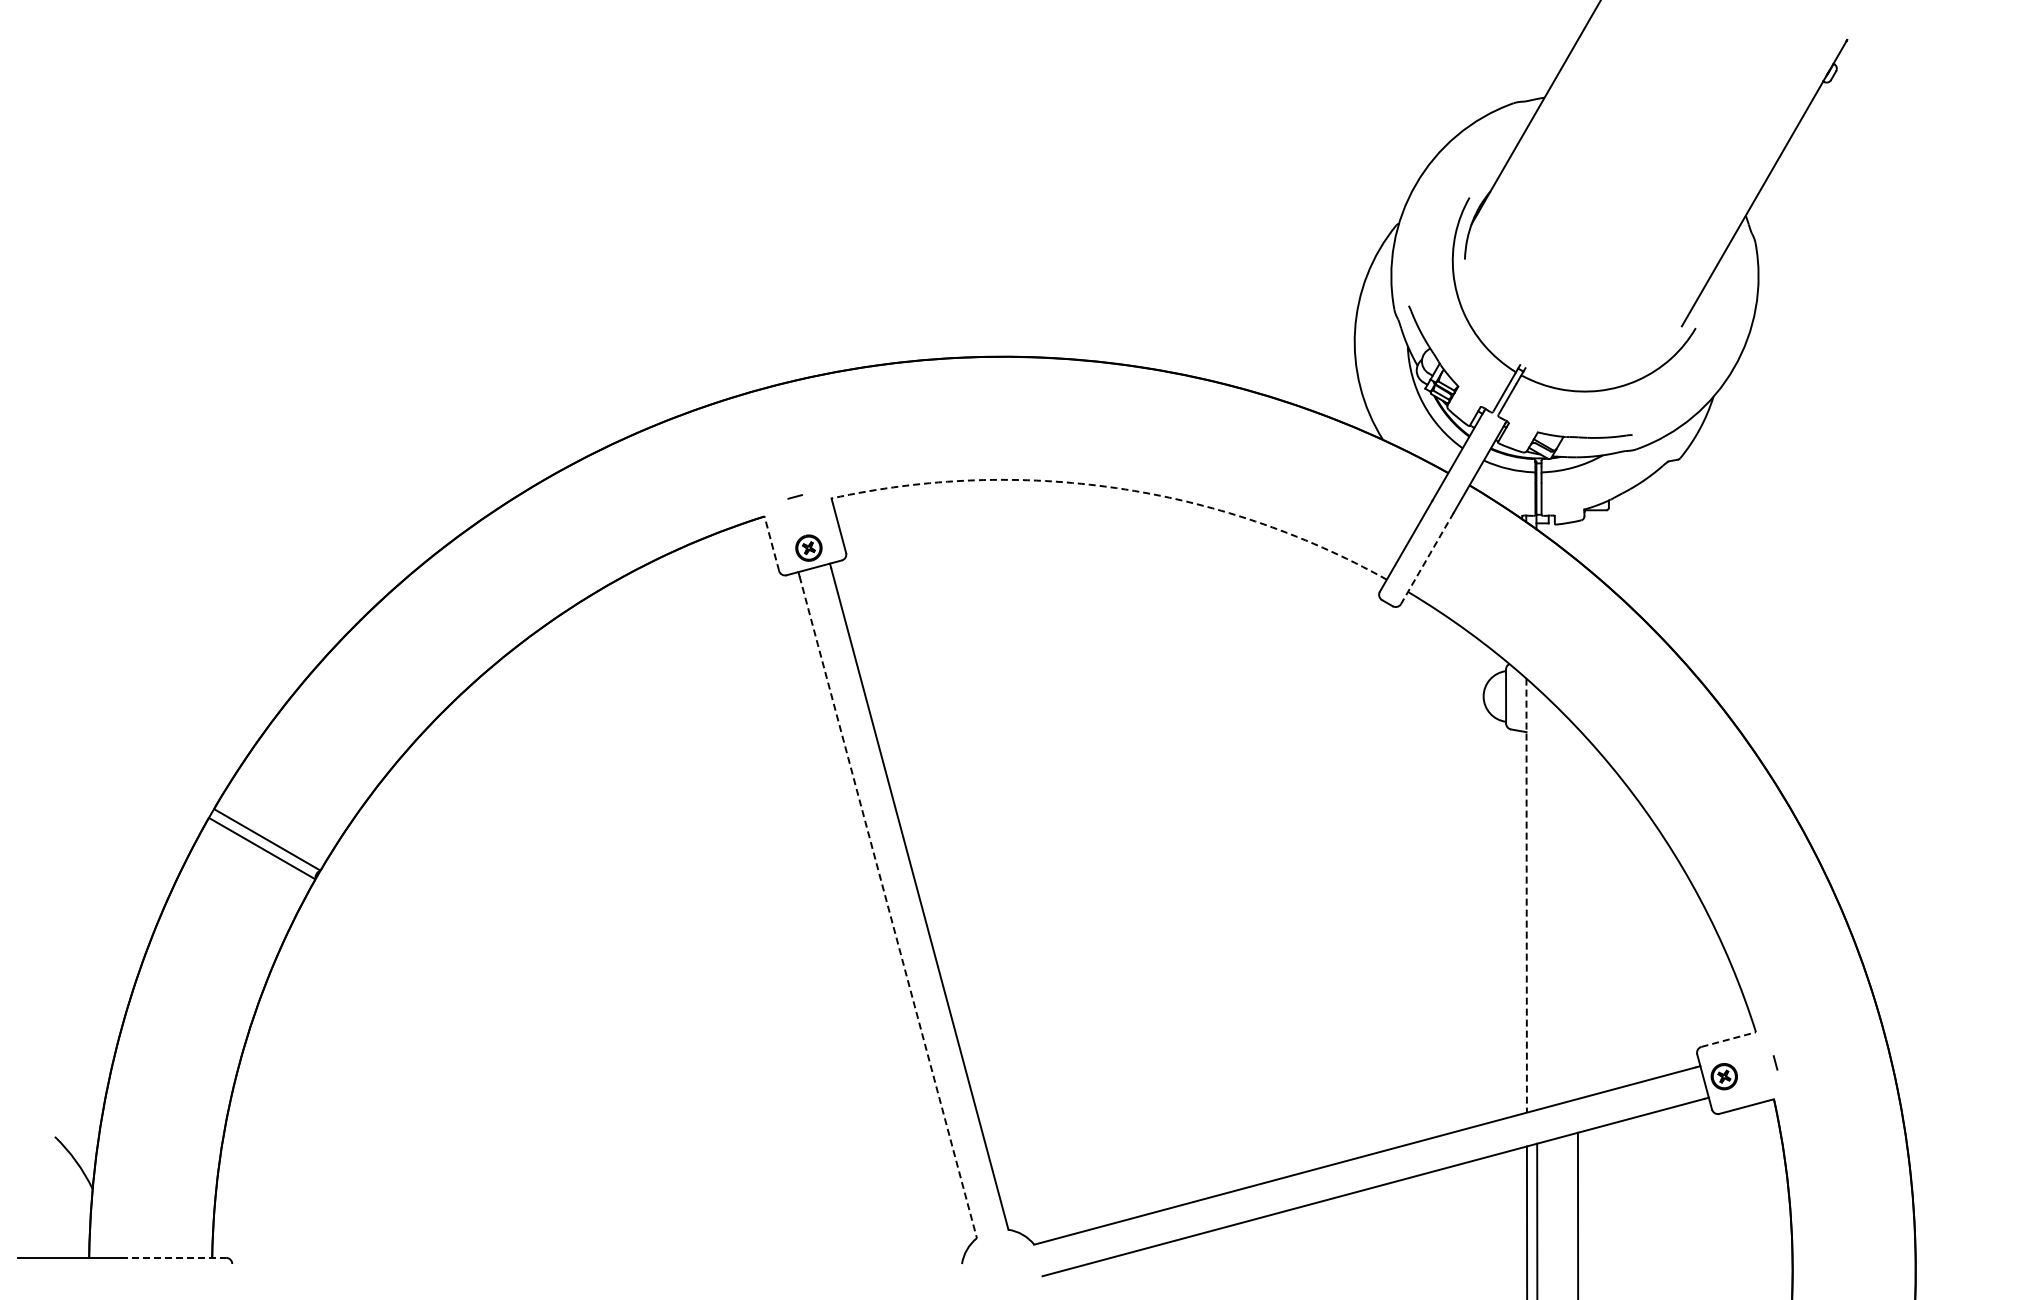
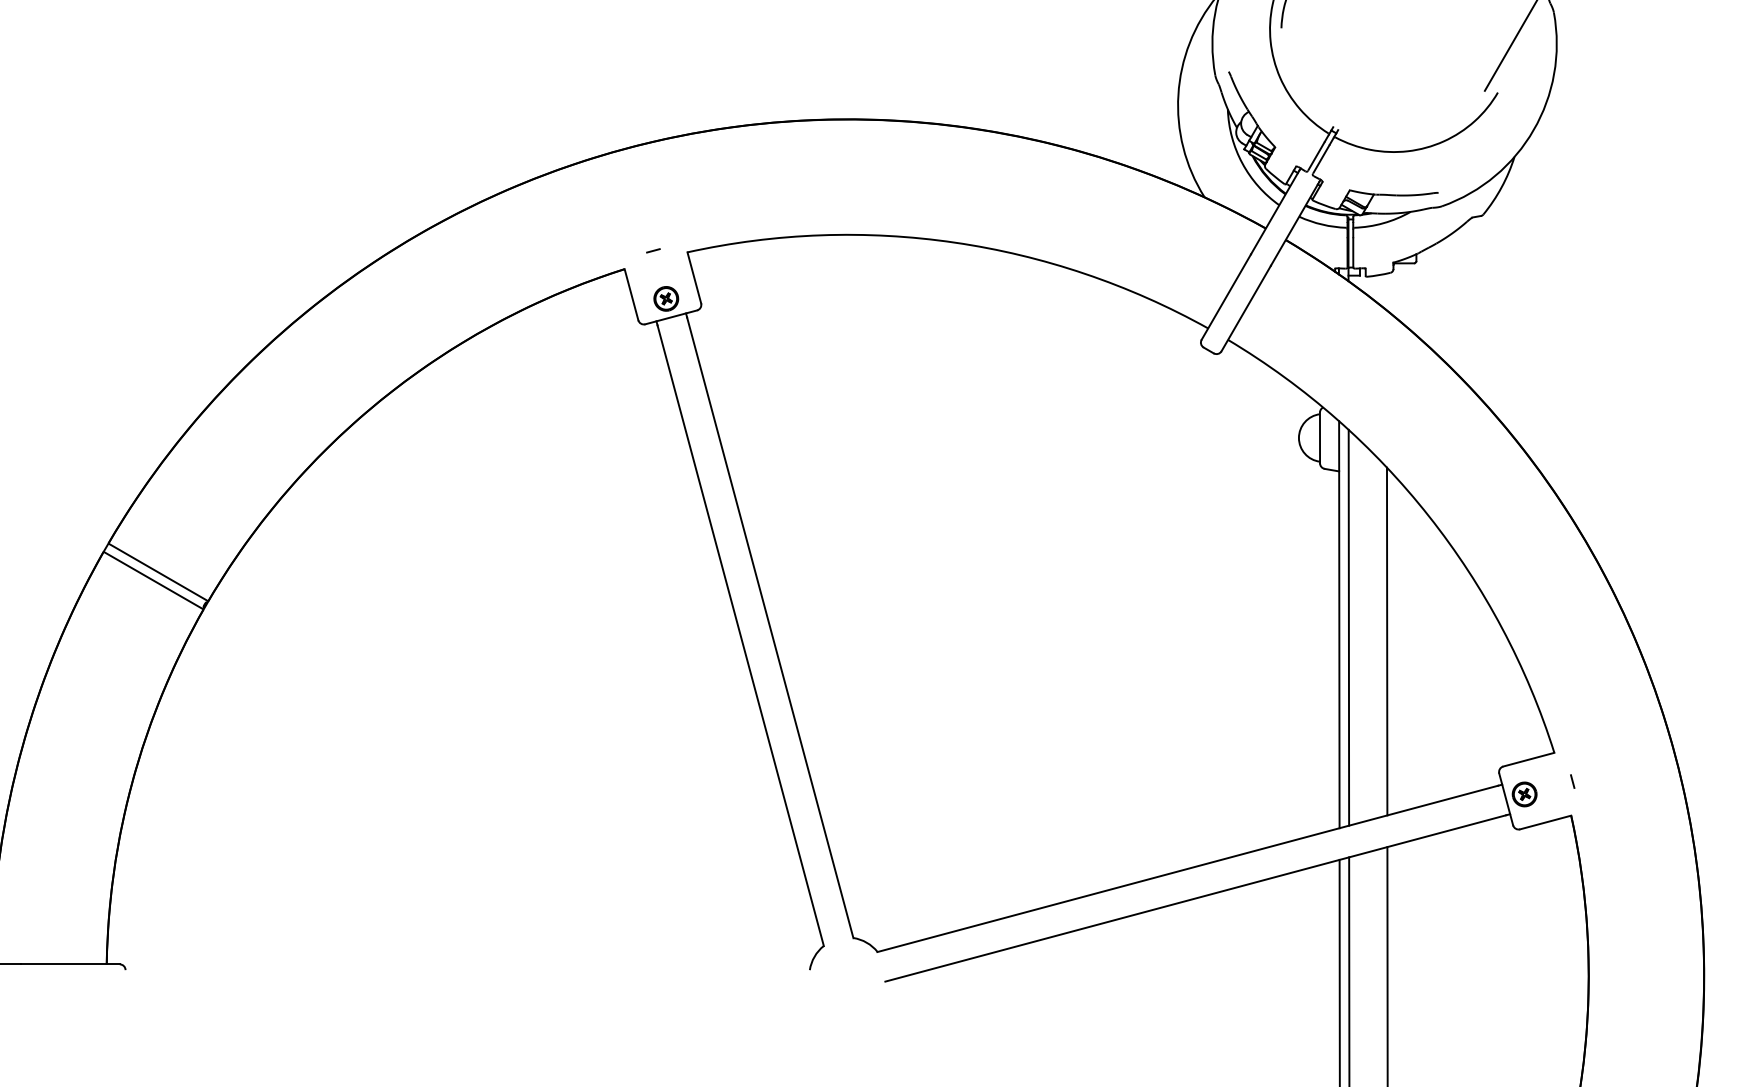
arc: (1116, 488) -> (954, 242), dashed -> solid
line: (771, 543) -> (631, 294), dashed -> solid
line: (1427, 558) -> (1246, 308), dashed -> solid
line: (1526, 896) -> (1339, 625), dashed -> solid
line: (1536, 898) -> (1348, 627), added
line: (888, 907) -> (740, 635), dashed -> solid
line: (1577, 913) -> (1386, 641), added
line: (1729, 1039) -> (1529, 759), dashed -> solid
line: (173, 1257) -> (70, 964), dashed -> solid

